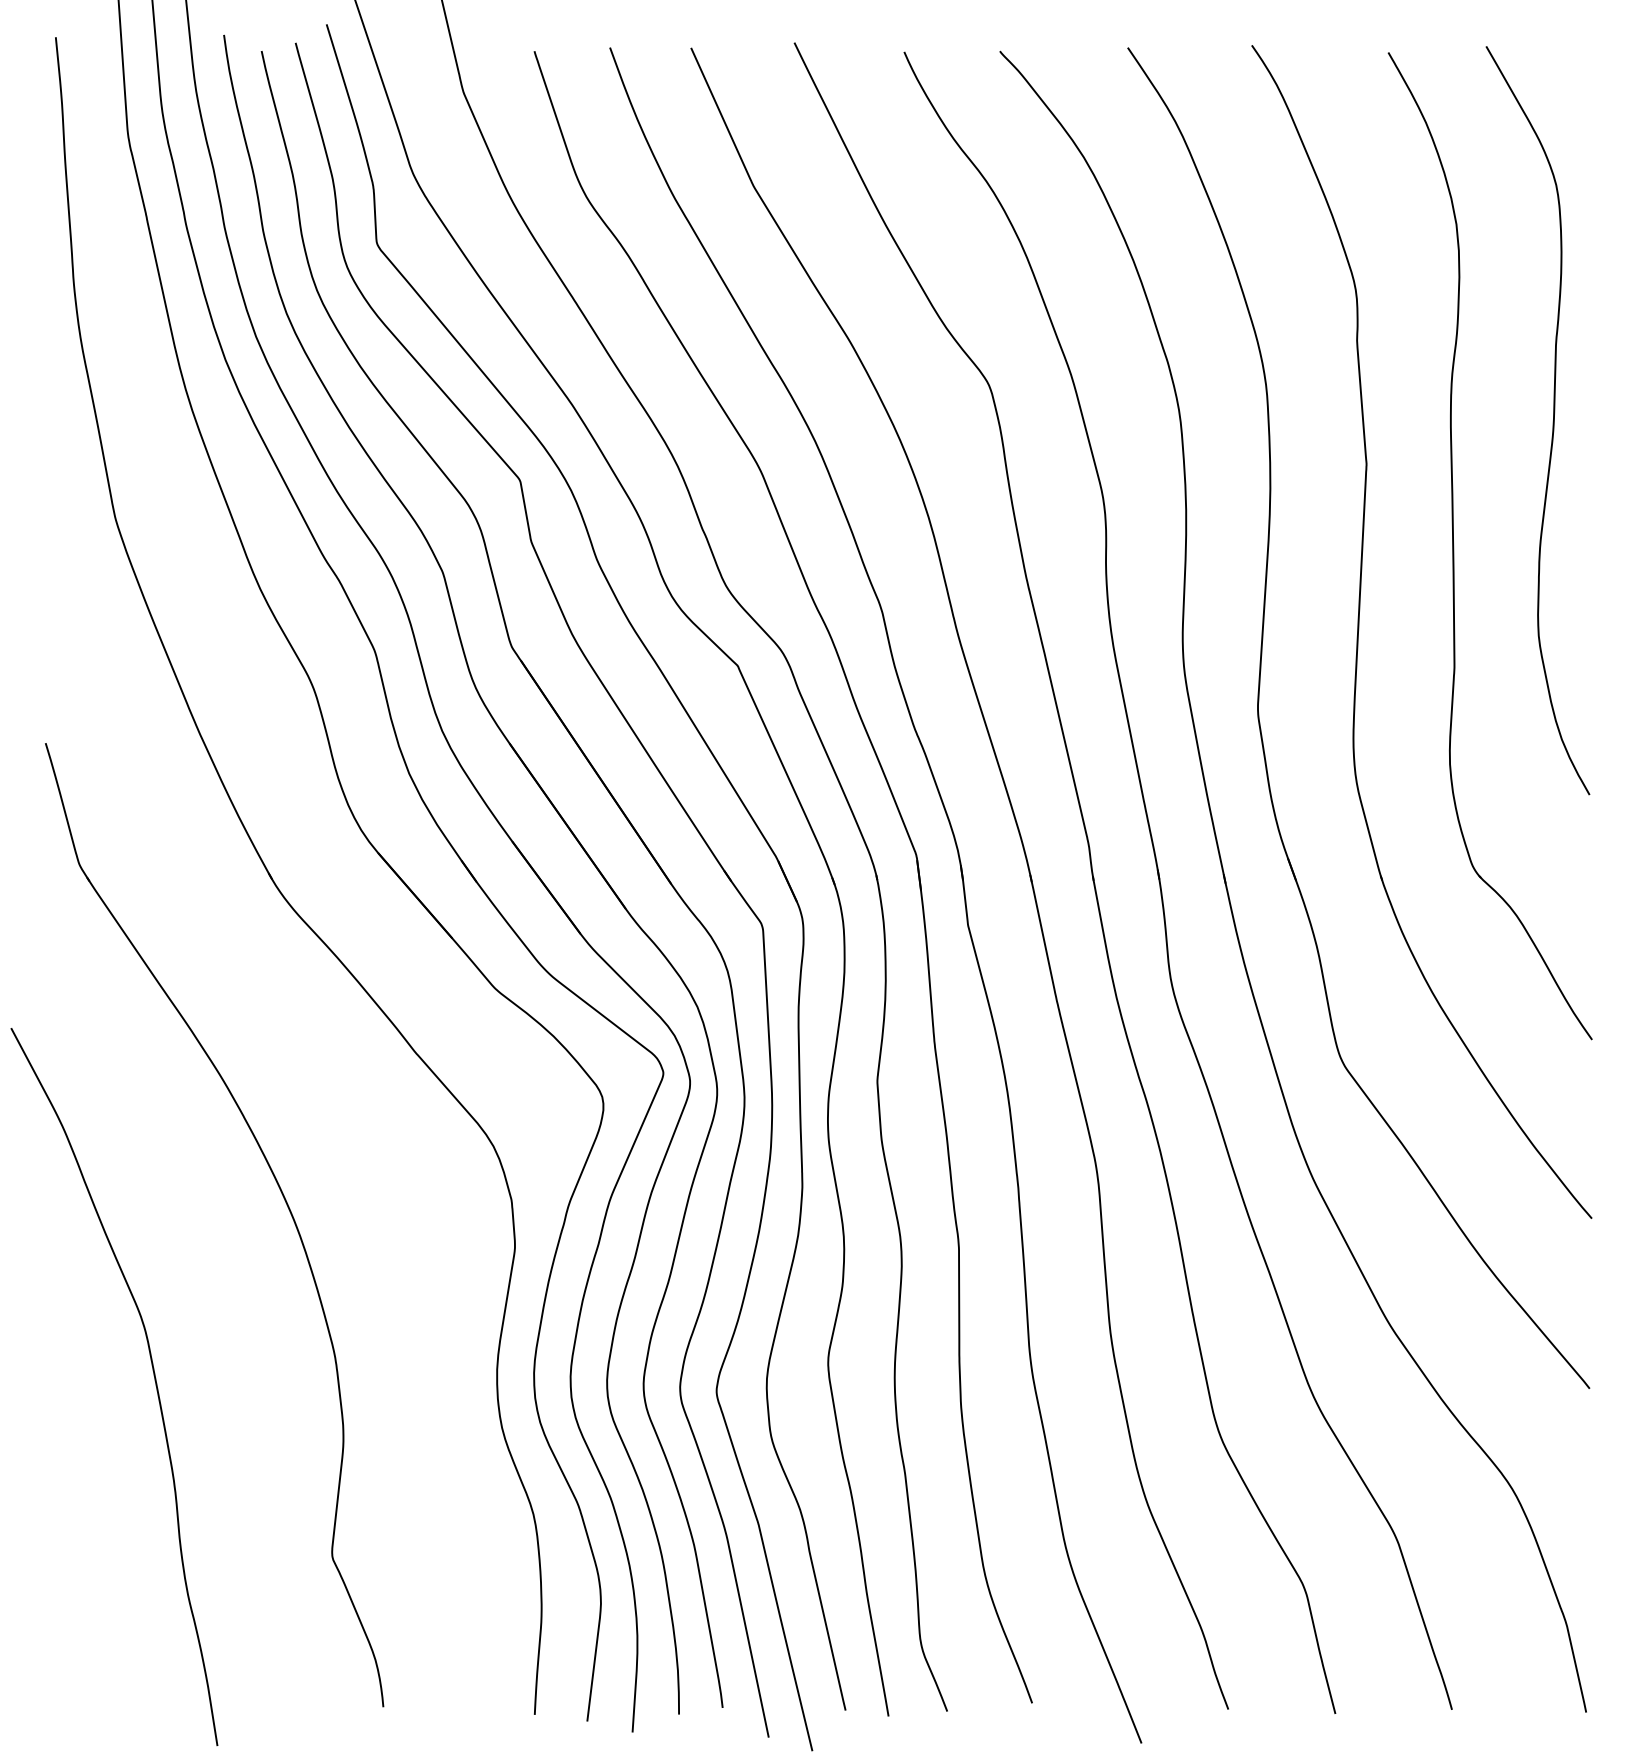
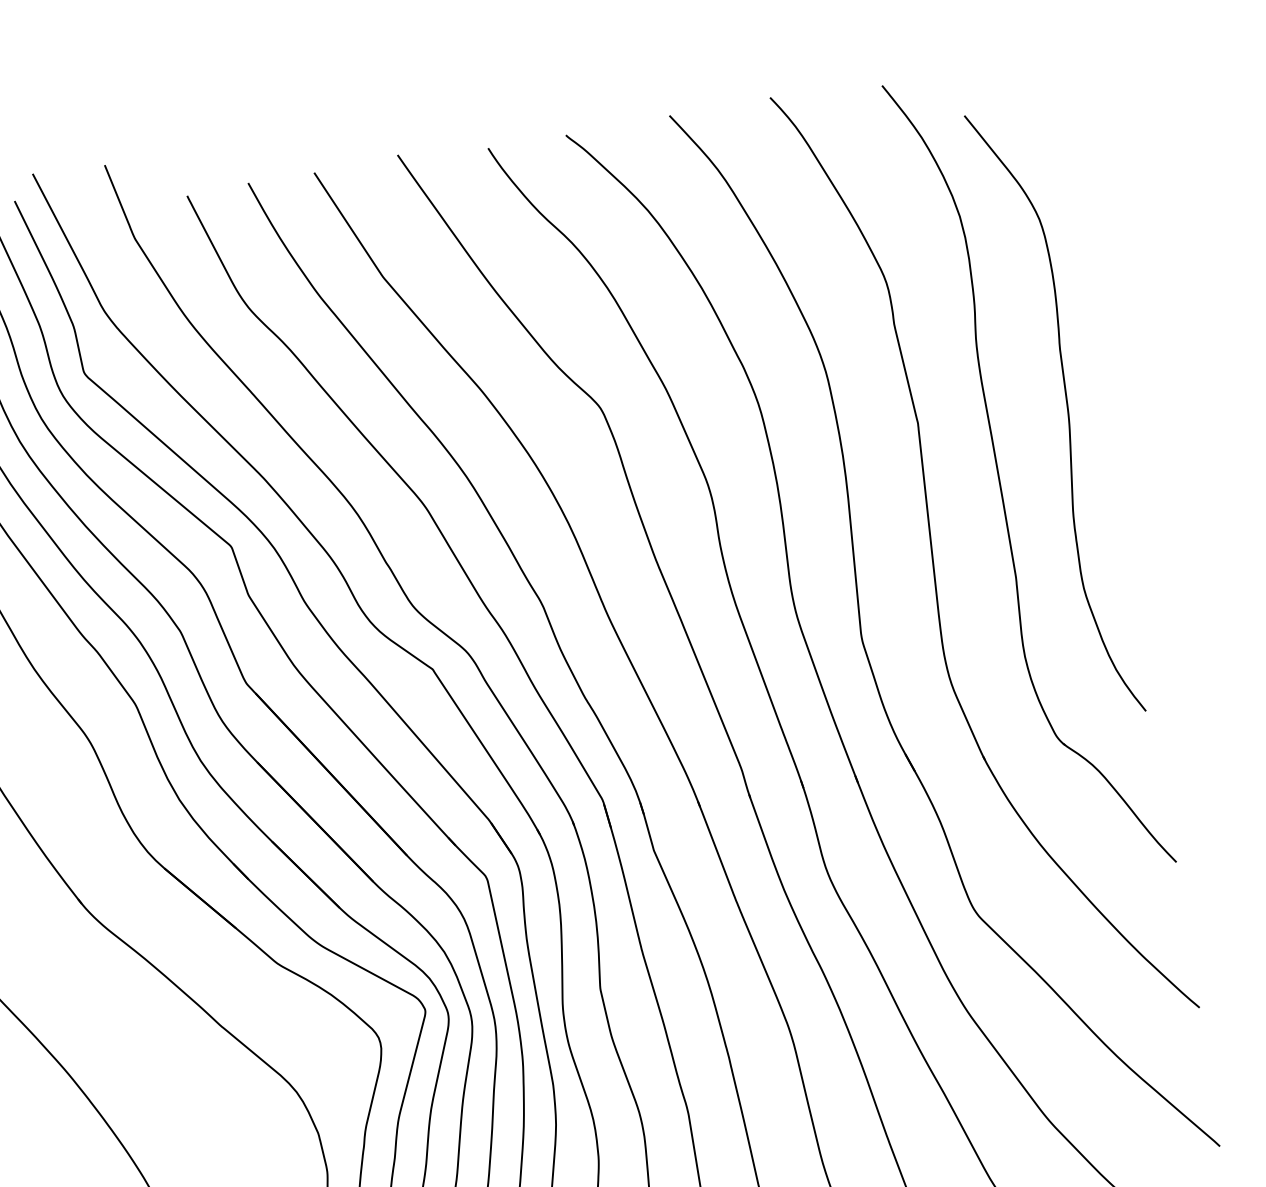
curve: (1552, 421) -> (1067, 412), moved

